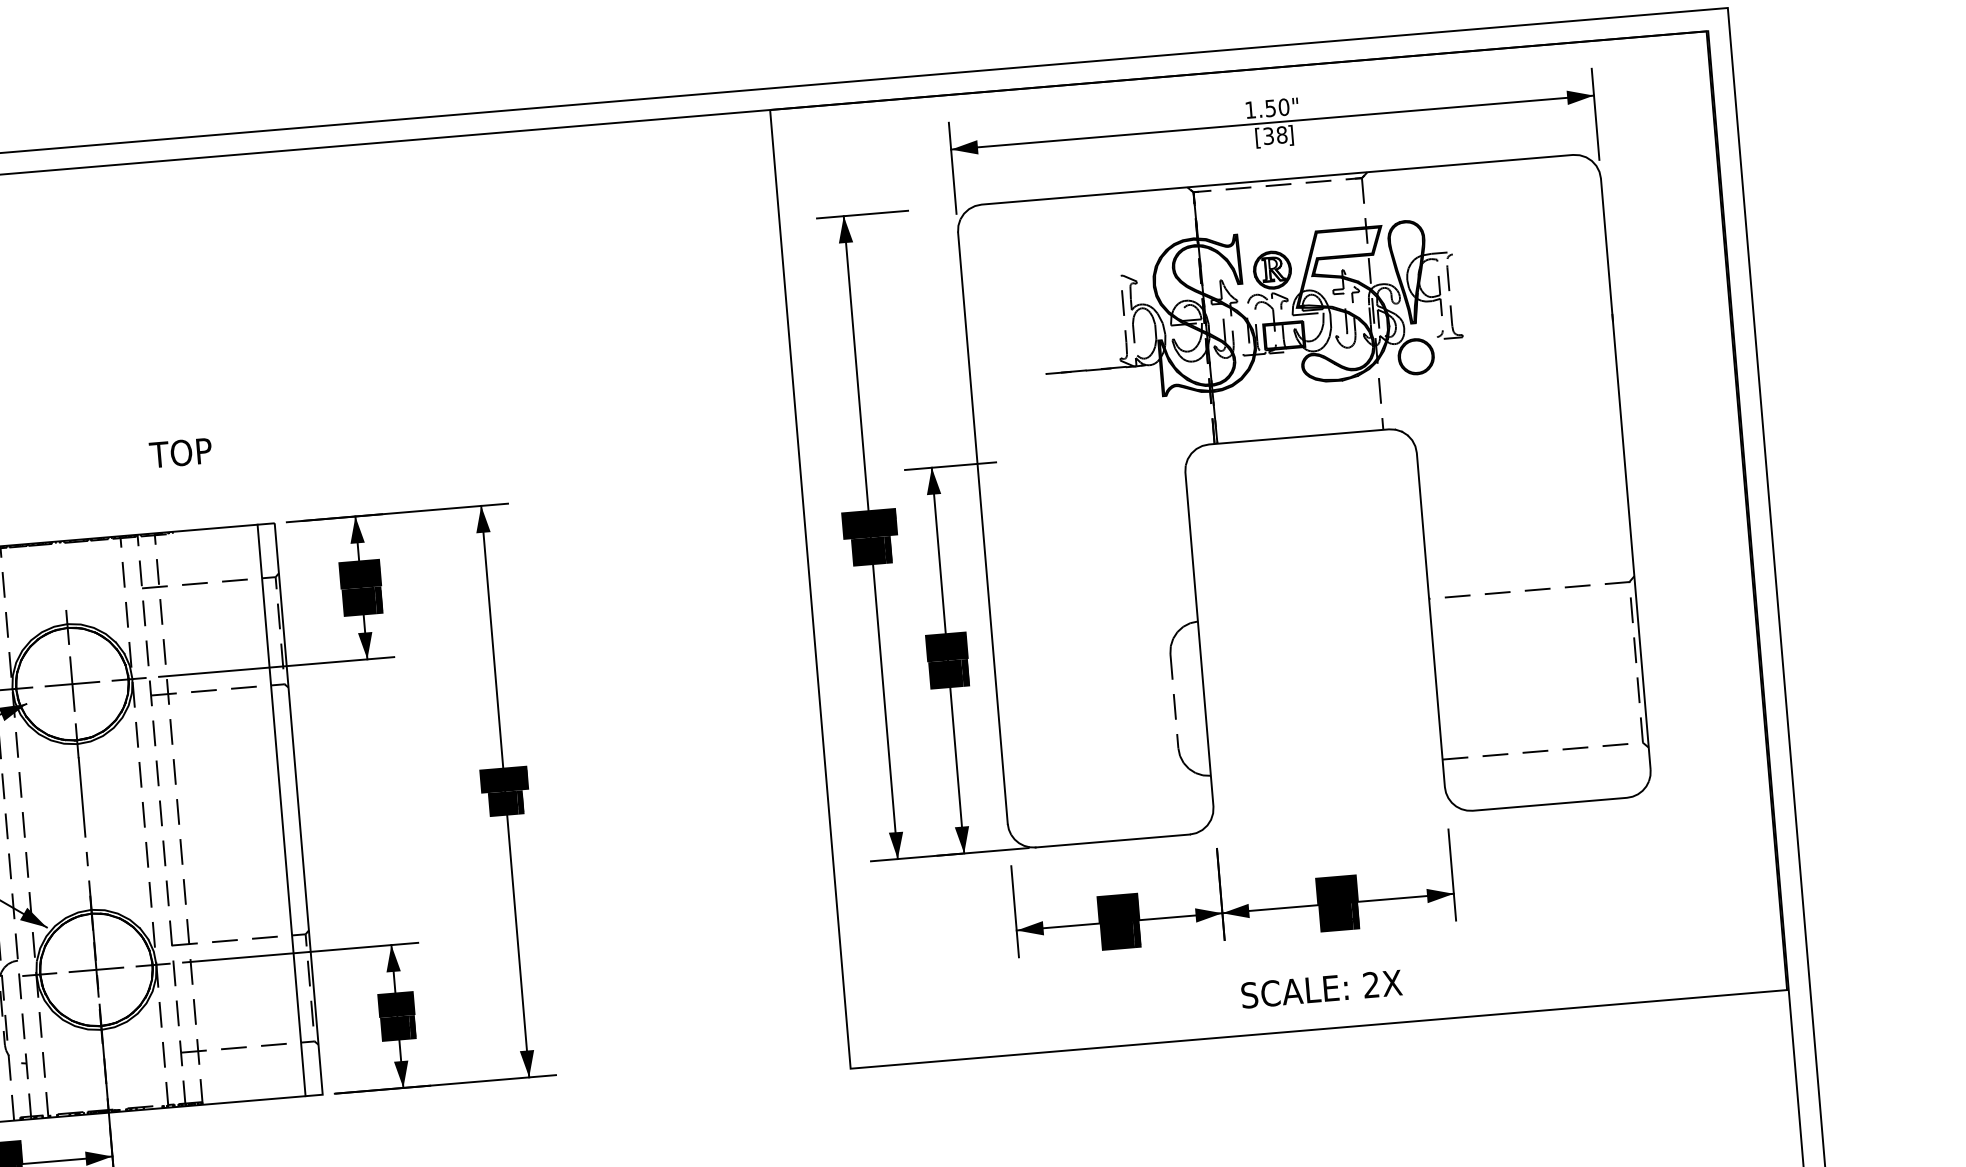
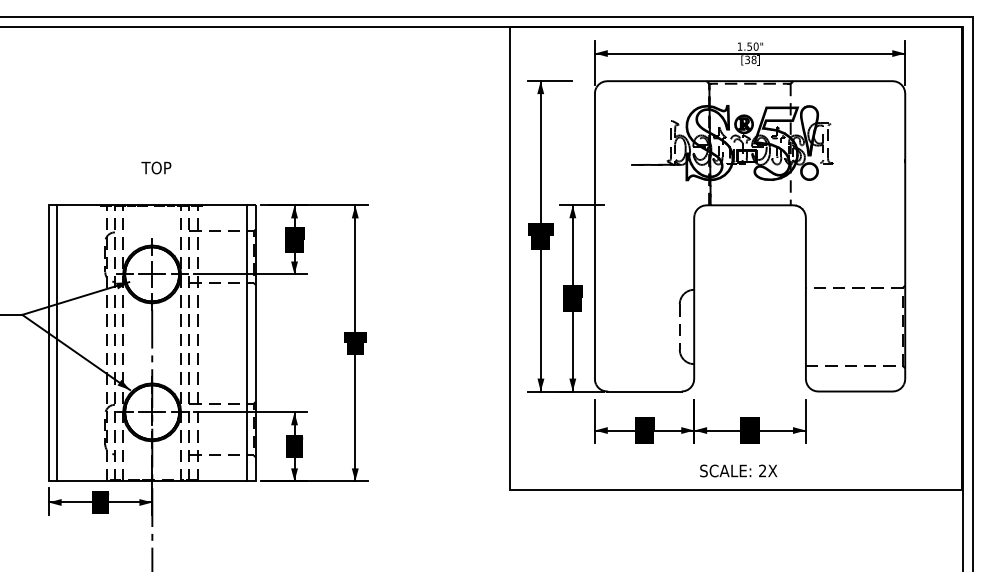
text: (180, 451) -> (156, 167), moved

